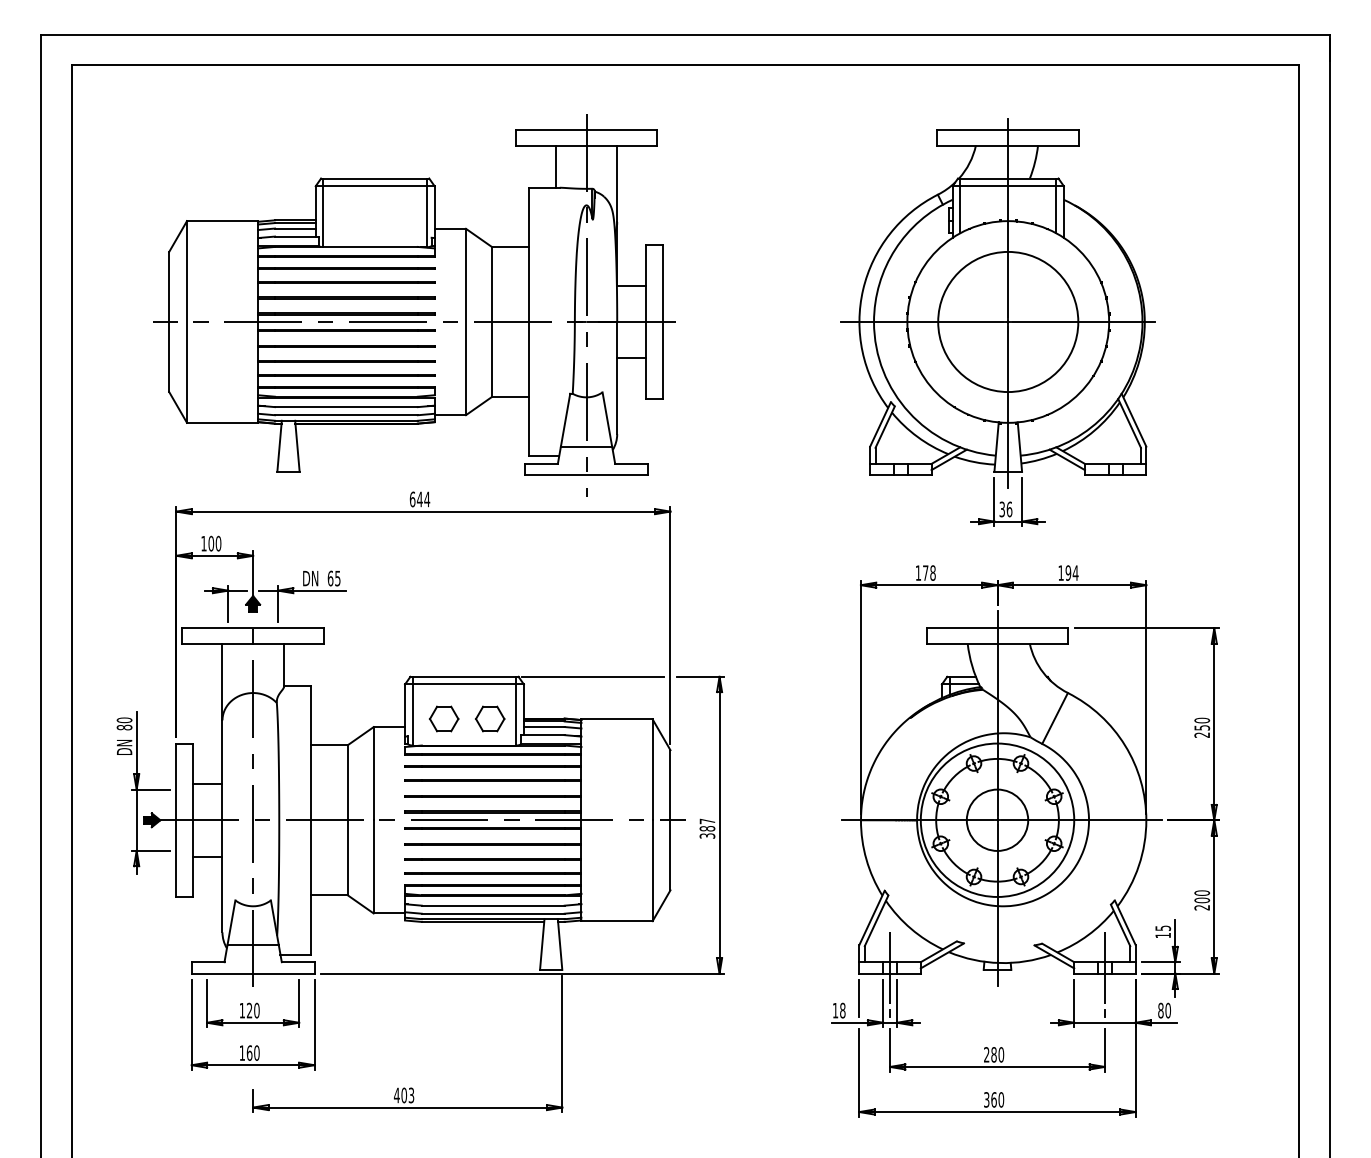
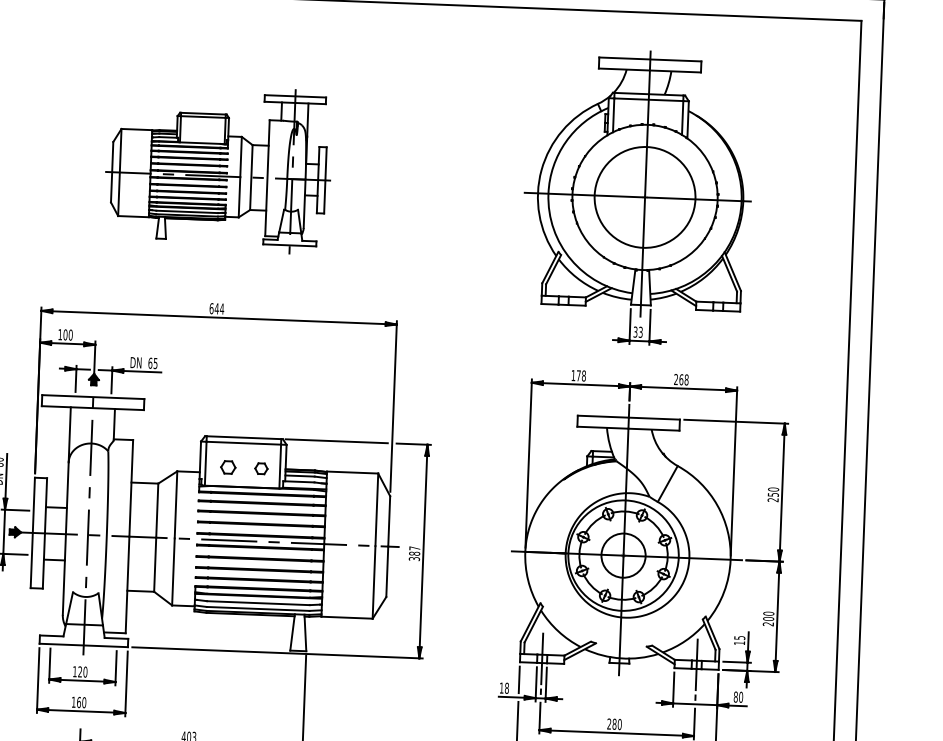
part: (414, 305) -> (218, 169), size x0.6
text: (1009, 509) -> (640, 332), 36 -> 33
text: (1068, 572) -> (681, 379), 194 -> 268
part: (444, 718) -> (228, 467), size x0.7
part: (490, 718) -> (261, 468), size x0.6

